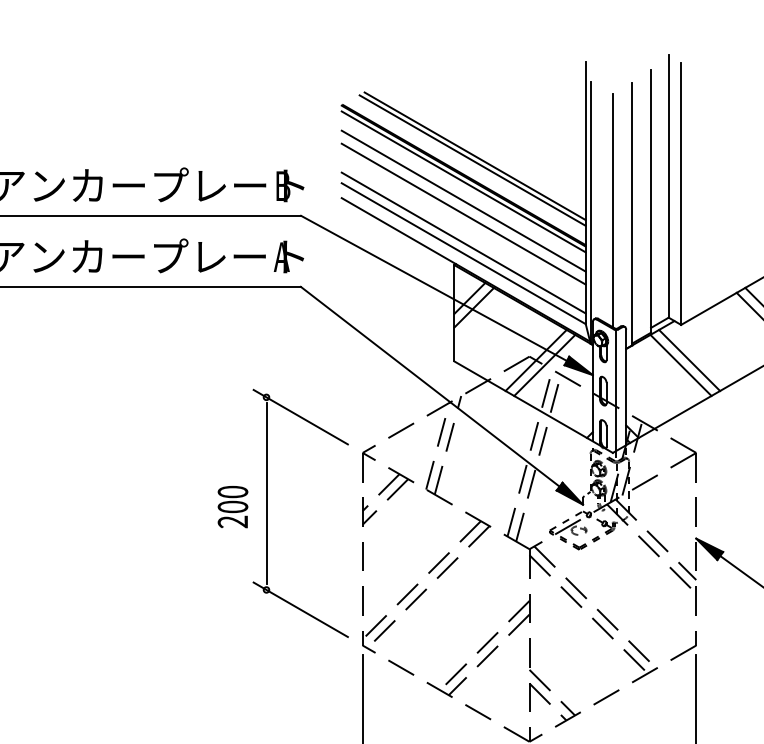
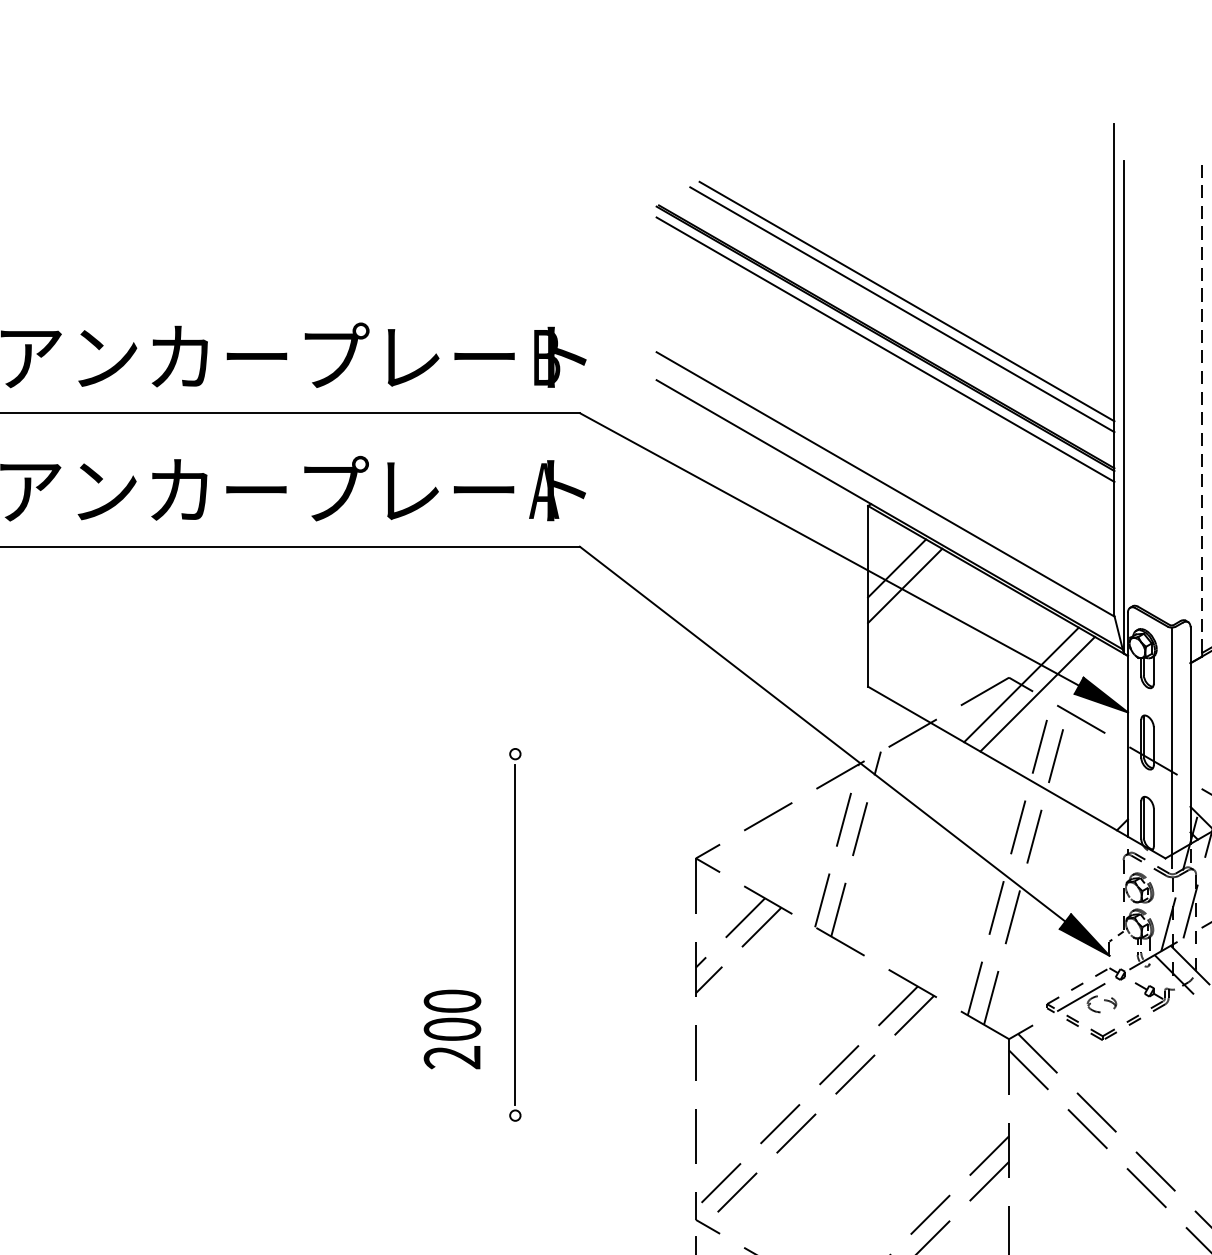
line: (463, 200) -> (885, 384), removed
line: (612, 210) -> (1164, 403), removed
line: (463, 213) -> (885, 409), removed
line: (632, 214) -> (1202, 410), solid -> dashed
line: (463, 242) -> (885, 463), removed
line: (300, 416) -> (579, 790), removed
text: (232, 507) -> (451, 1030), moved
line: (300, 609) -> (579, 1152), removed

